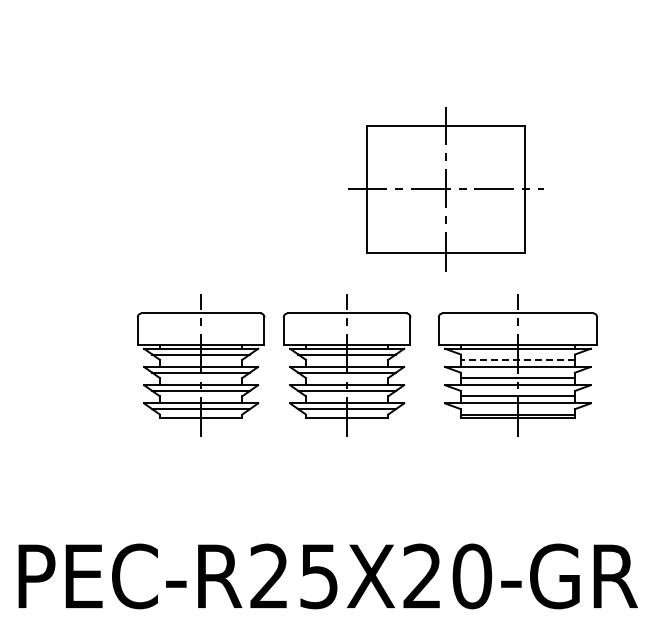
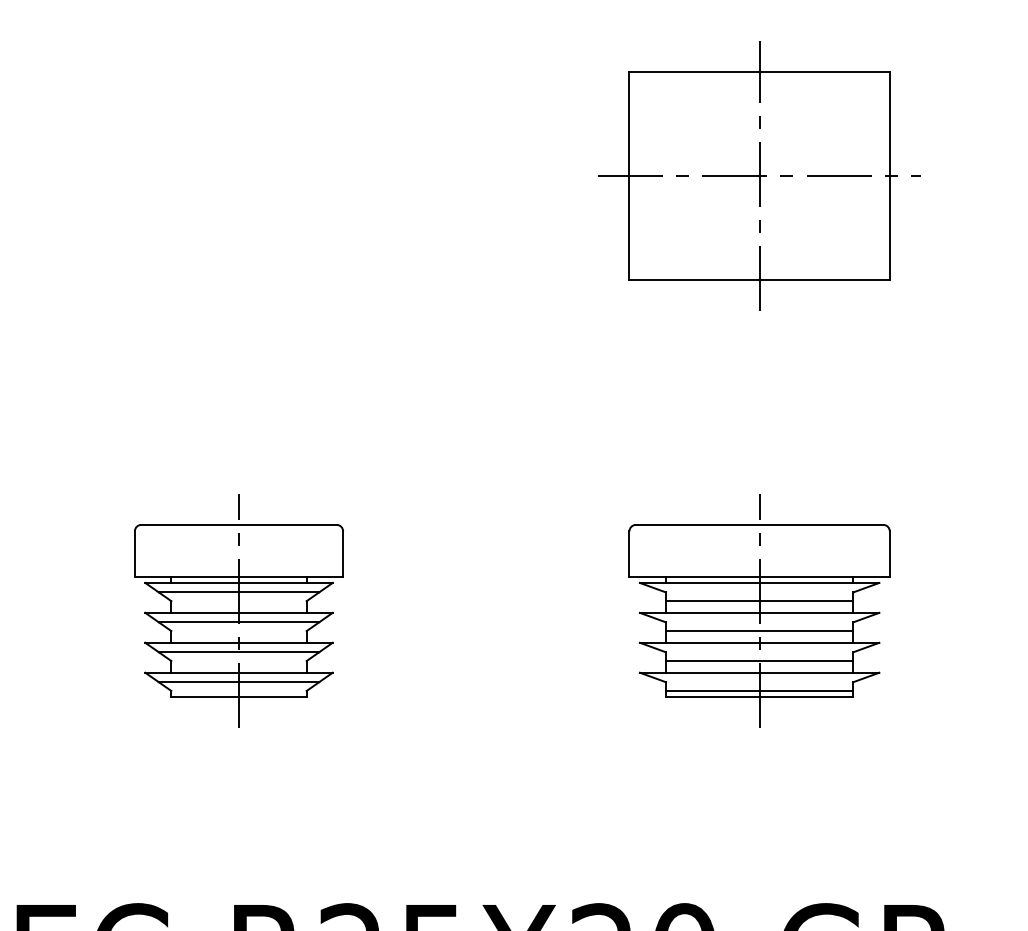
part: (445, 189) -> (758, 176), moved
line: (517, 359) -> (758, 600), dashed -> solid
part: (346, 365) -> (477, 610), removed

